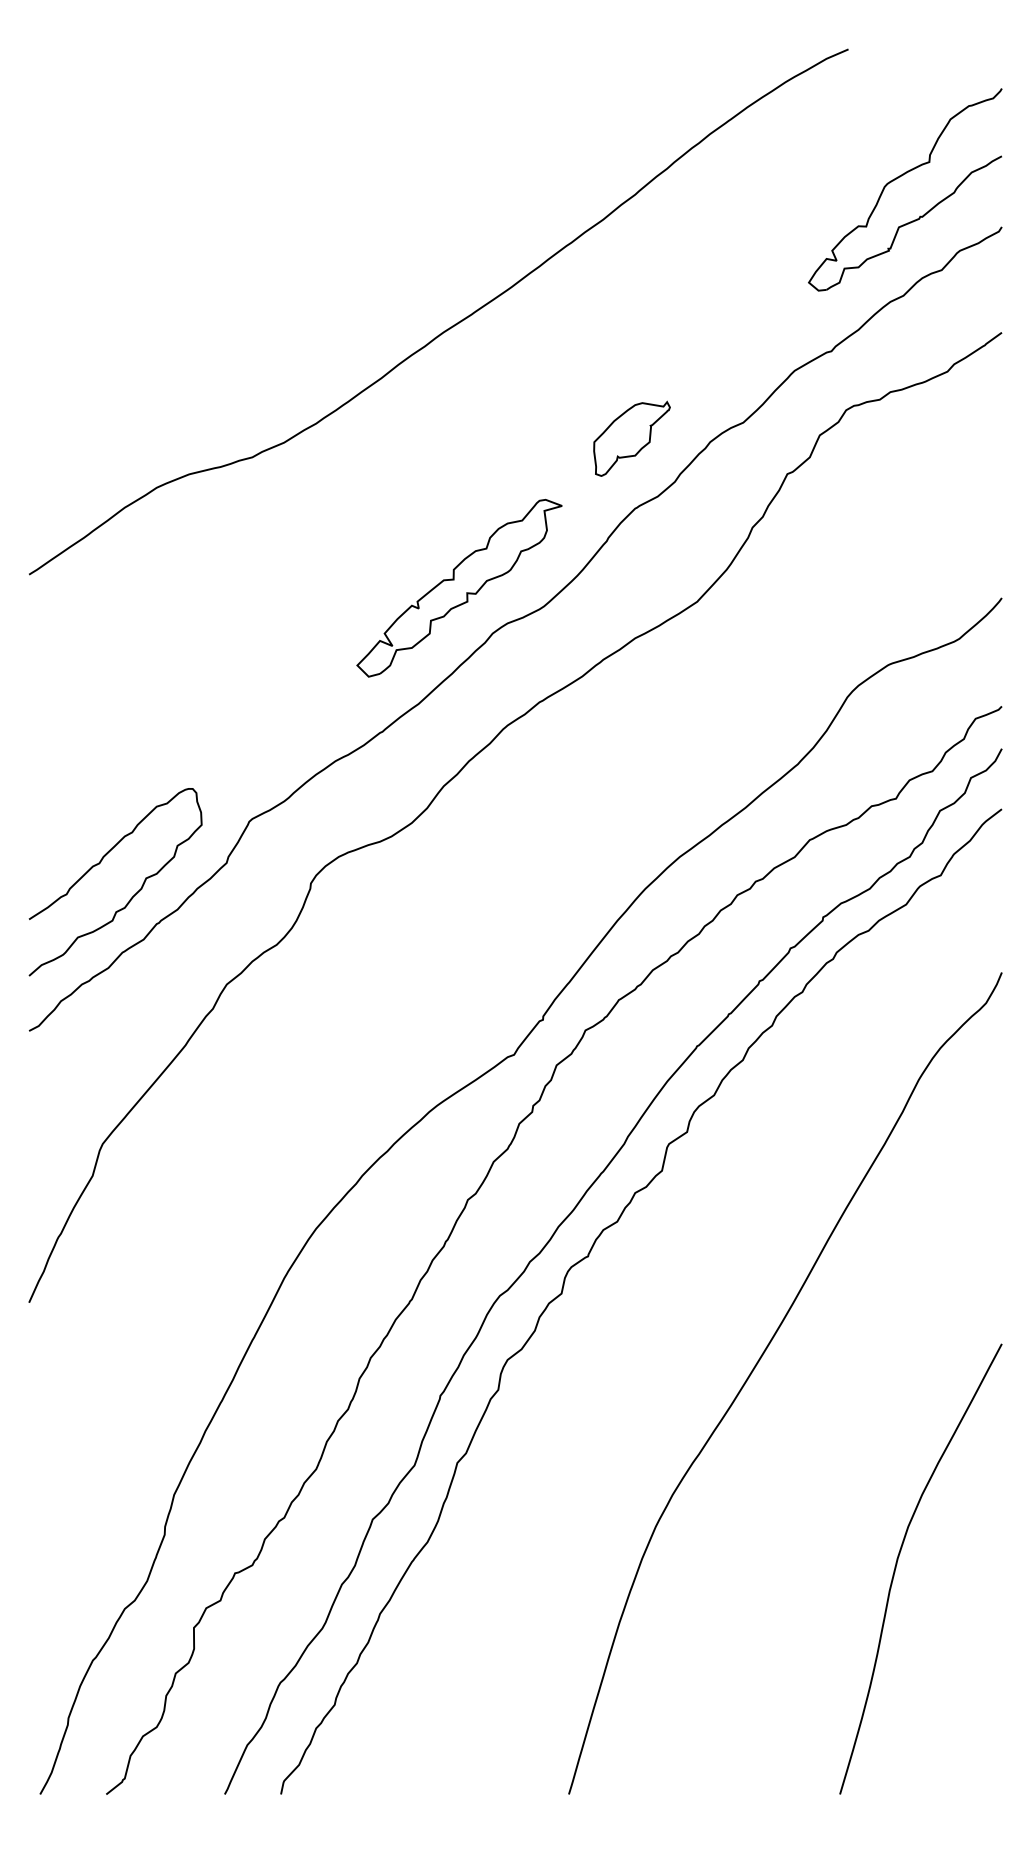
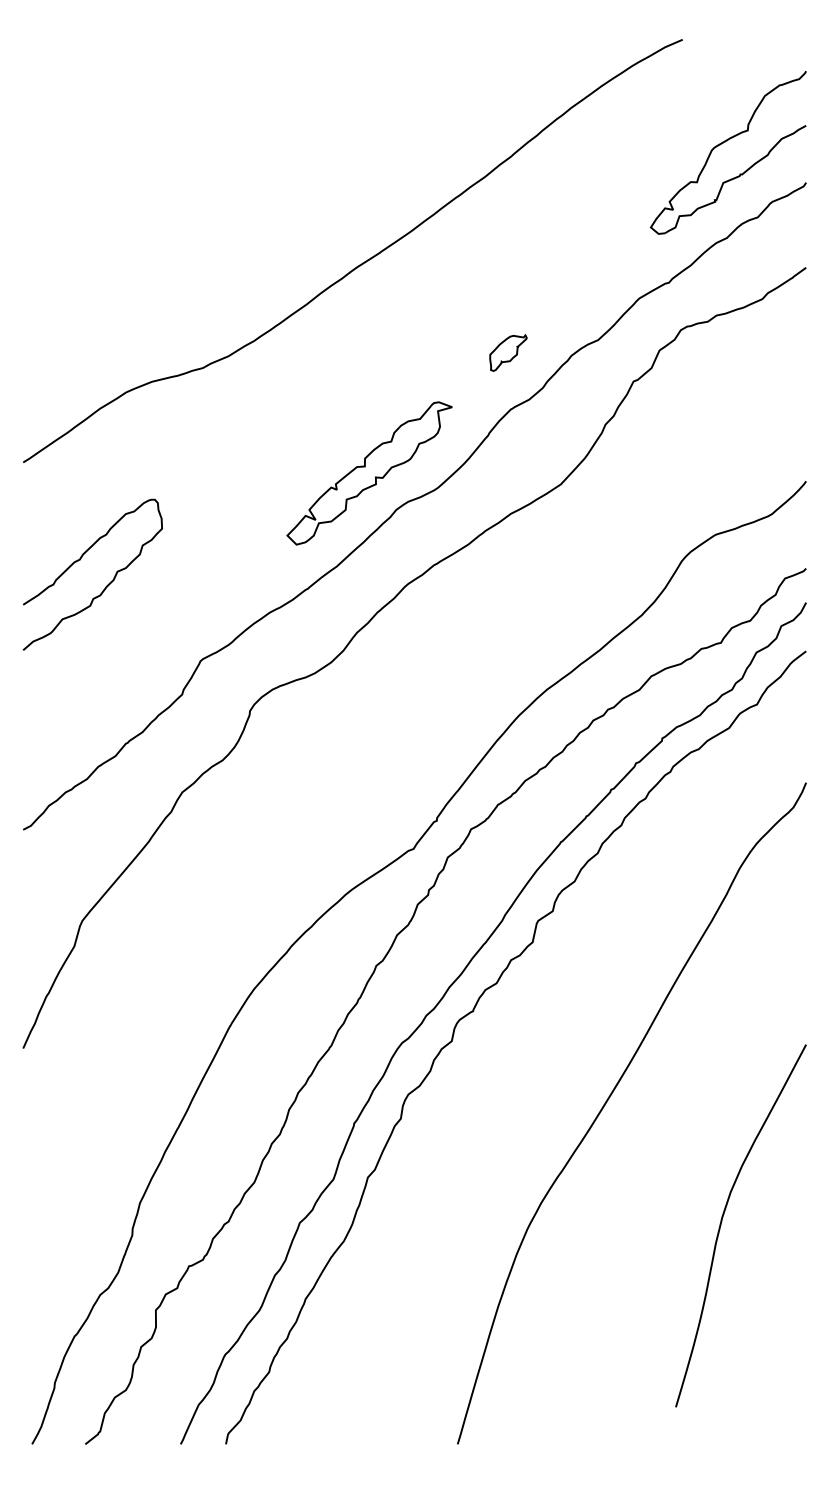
part: (631, 438) -> (508, 352), size x0.6
curve: (131, 897) -> (105, 587), moved
curve: (897, 1564) -> (722, 1222), moved

